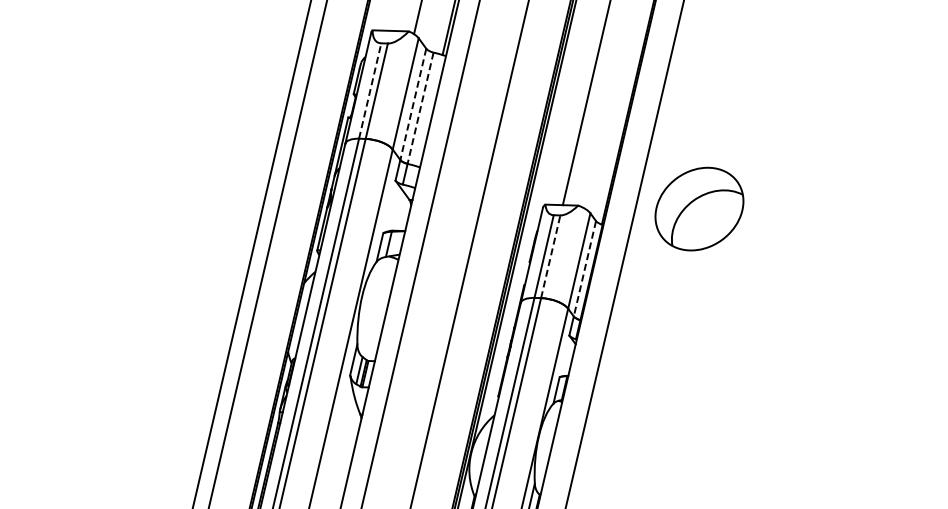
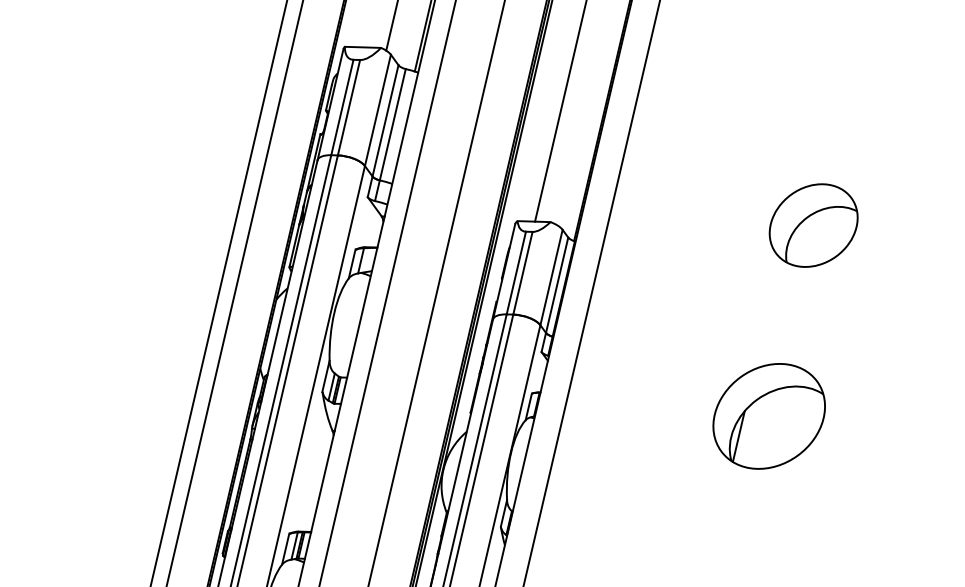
line: (370, 91) -> (342, 107), dashed -> solid
line: (413, 105) -> (385, 121), dashed -> solid
line: (420, 109) -> (392, 125), dashed -> solid
part: (699, 209) -> (813, 225), moved
line: (551, 256) -> (523, 272), dashed -> solid
line: (585, 269) -> (557, 285), dashed -> solid
part: (796, 400) -> (768, 416), added

